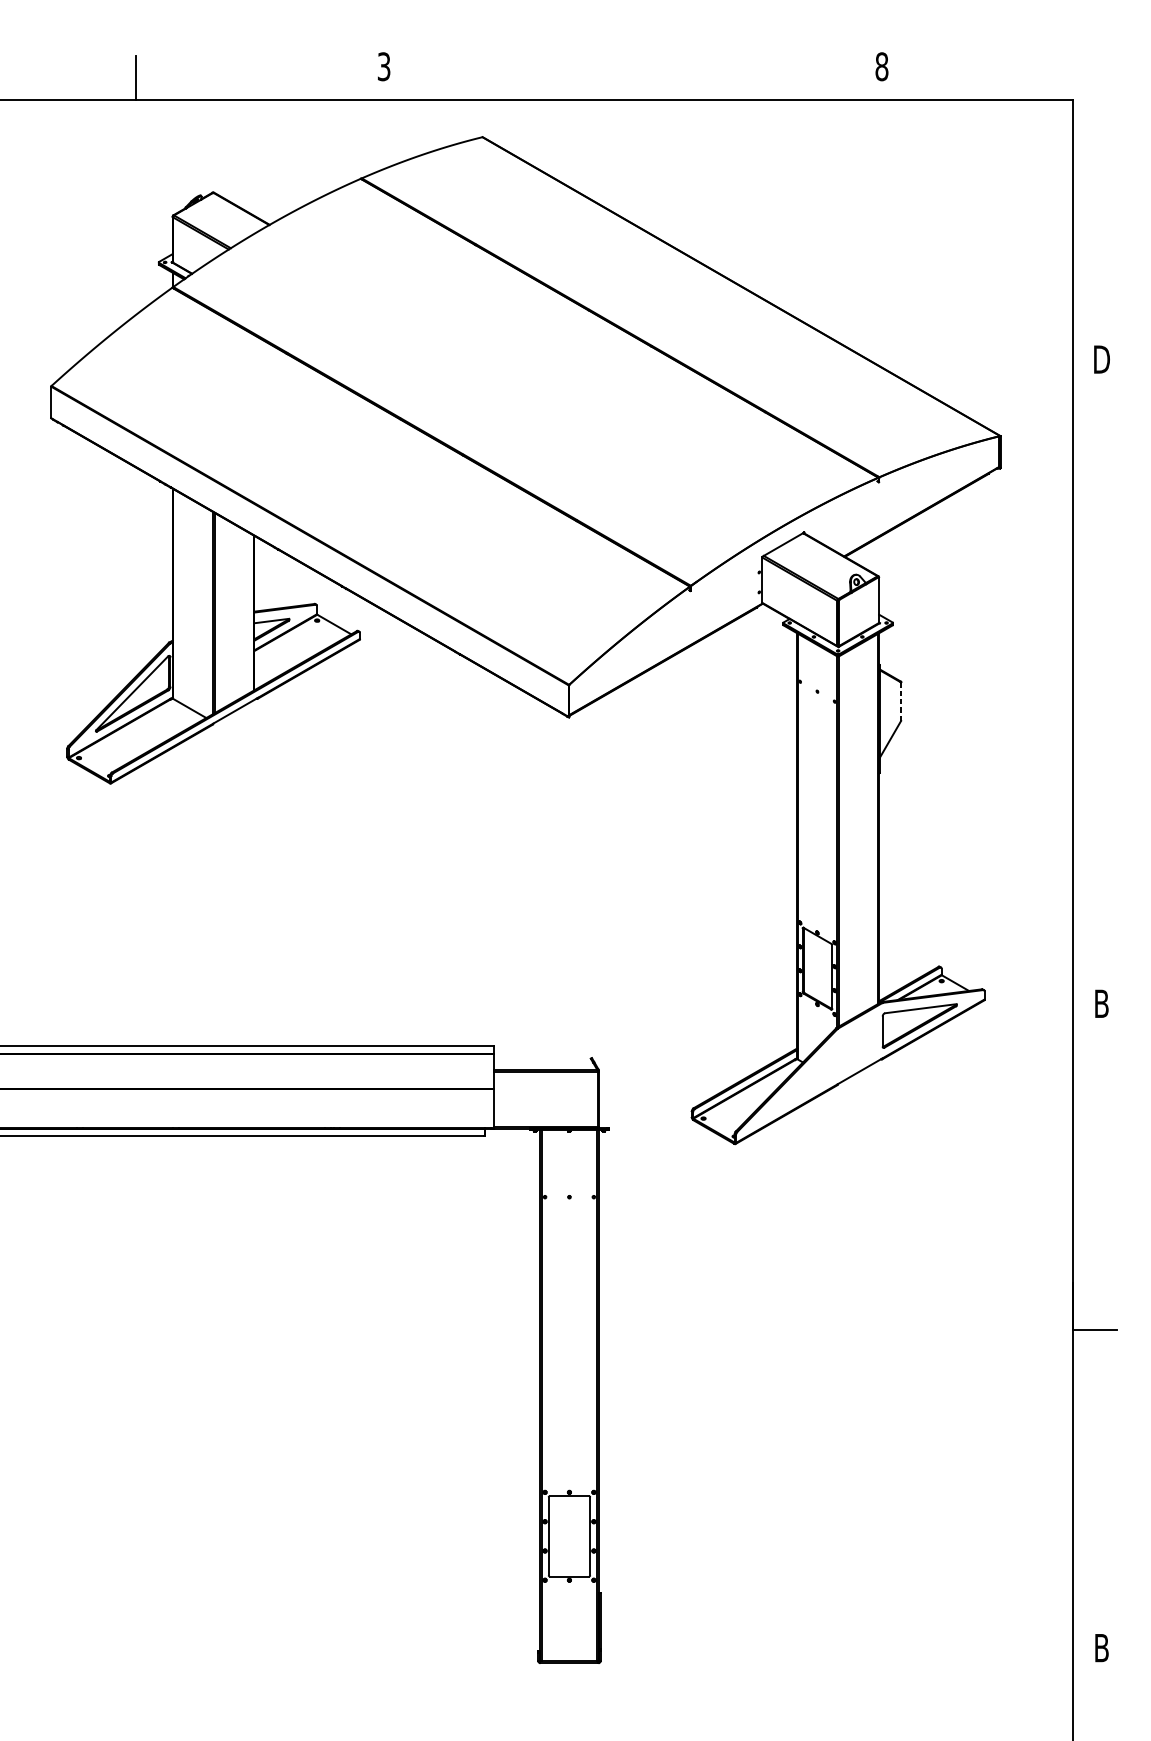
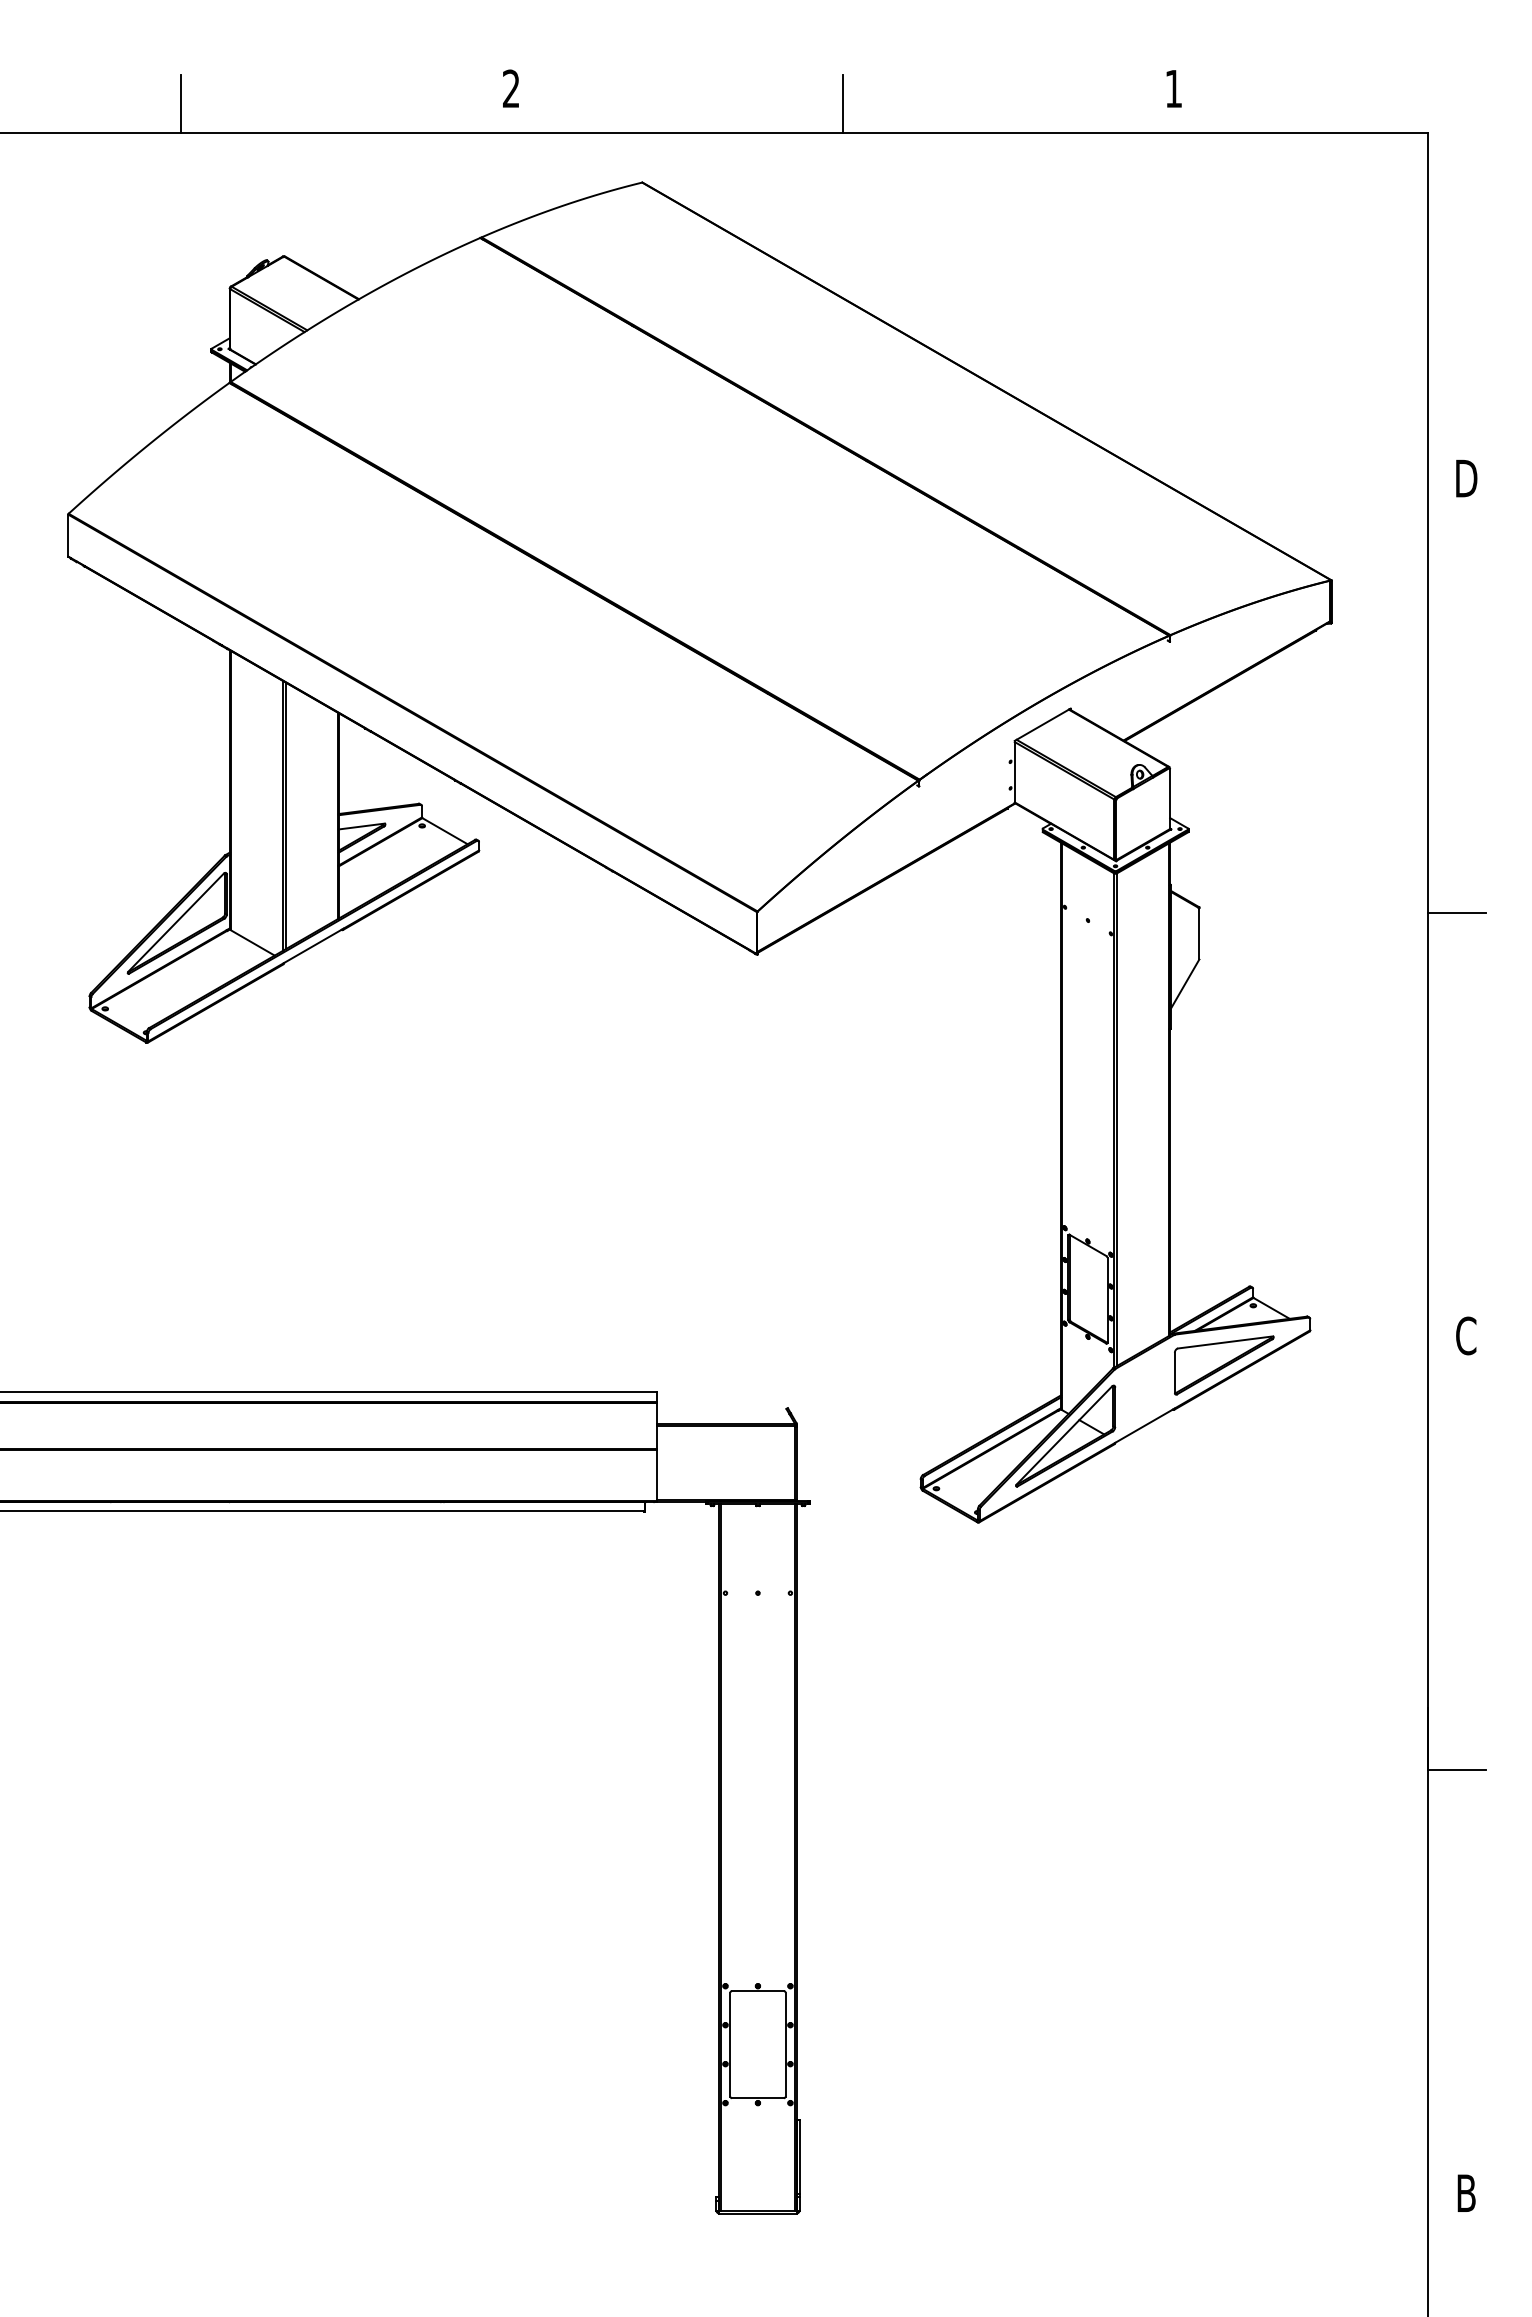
text: (384, 66) -> (511, 88), 3 -> 2
text: (881, 66) -> (1173, 88), 8 -> 1
line: (633, 77) -> (843, 103), added
line: (1094, 685) -> (1456, 912), added
line: (901, 702) -> (1199, 934), dashed -> solid
text: (1101, 1003) -> (1466, 1335), B -> C
part: (800, 1078) -> (1065, 1435), added

